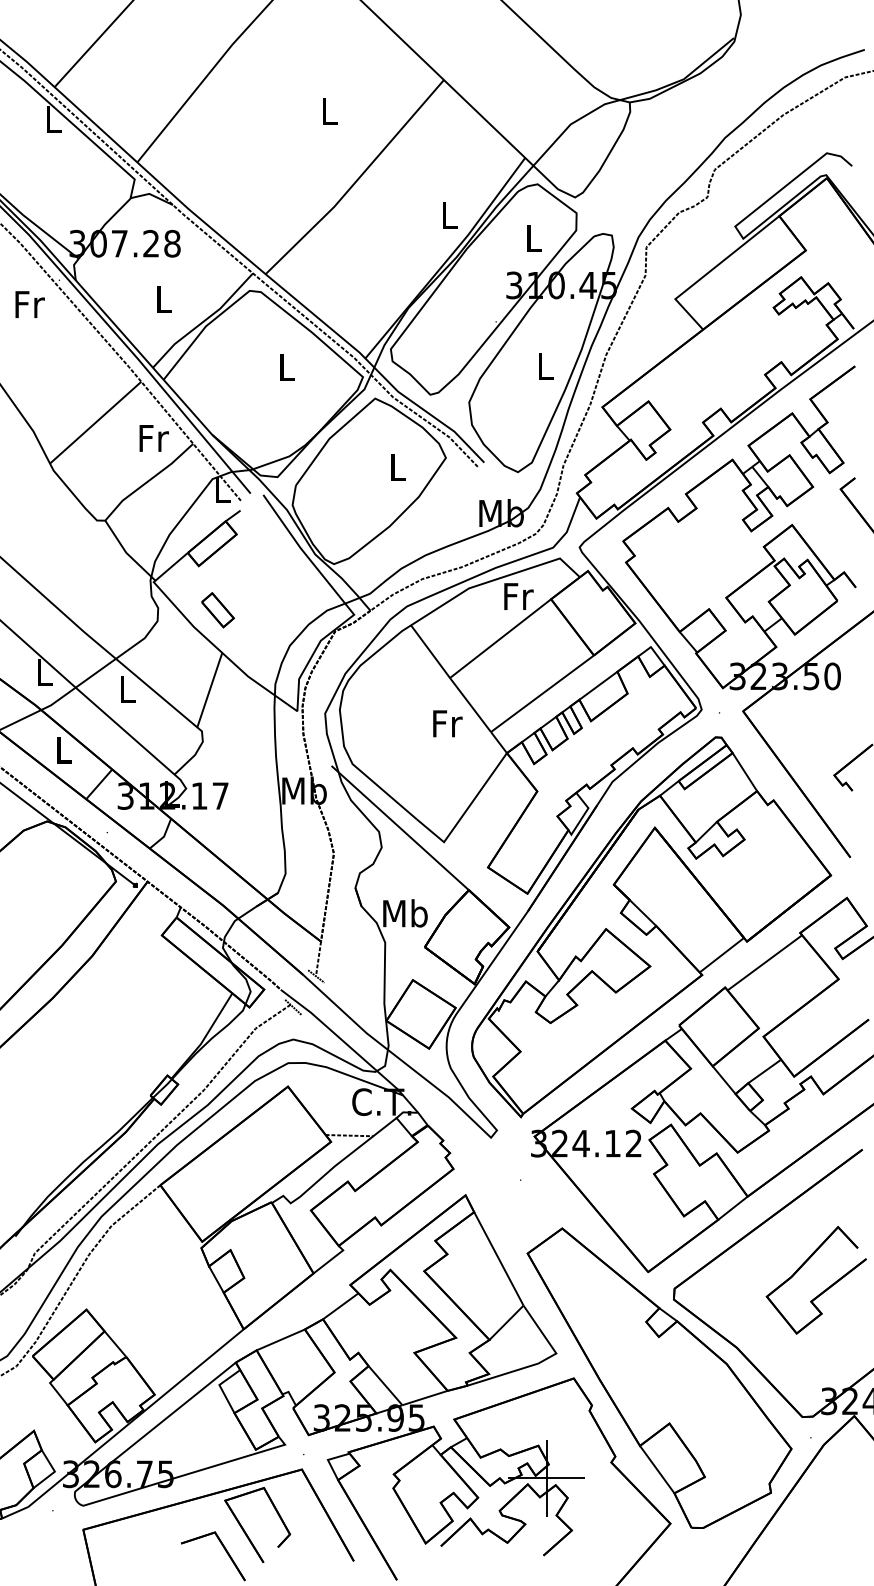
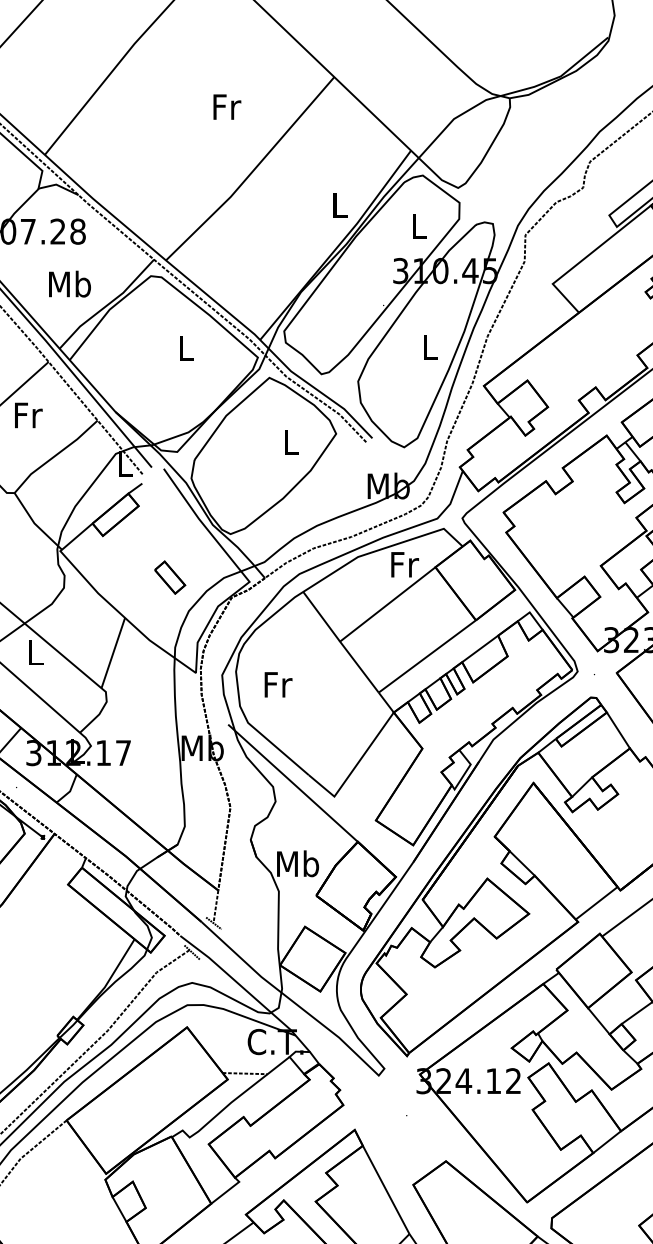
text: (330, 111) -> (227, 106), L -> Fr
text: (163, 299) -> (69, 284), L -> Mb
text: (153, 438) -> (28, 415), moved
part: (217, 610) -> (169, 577), moved
text: (447, 723) -> (278, 684), moved

